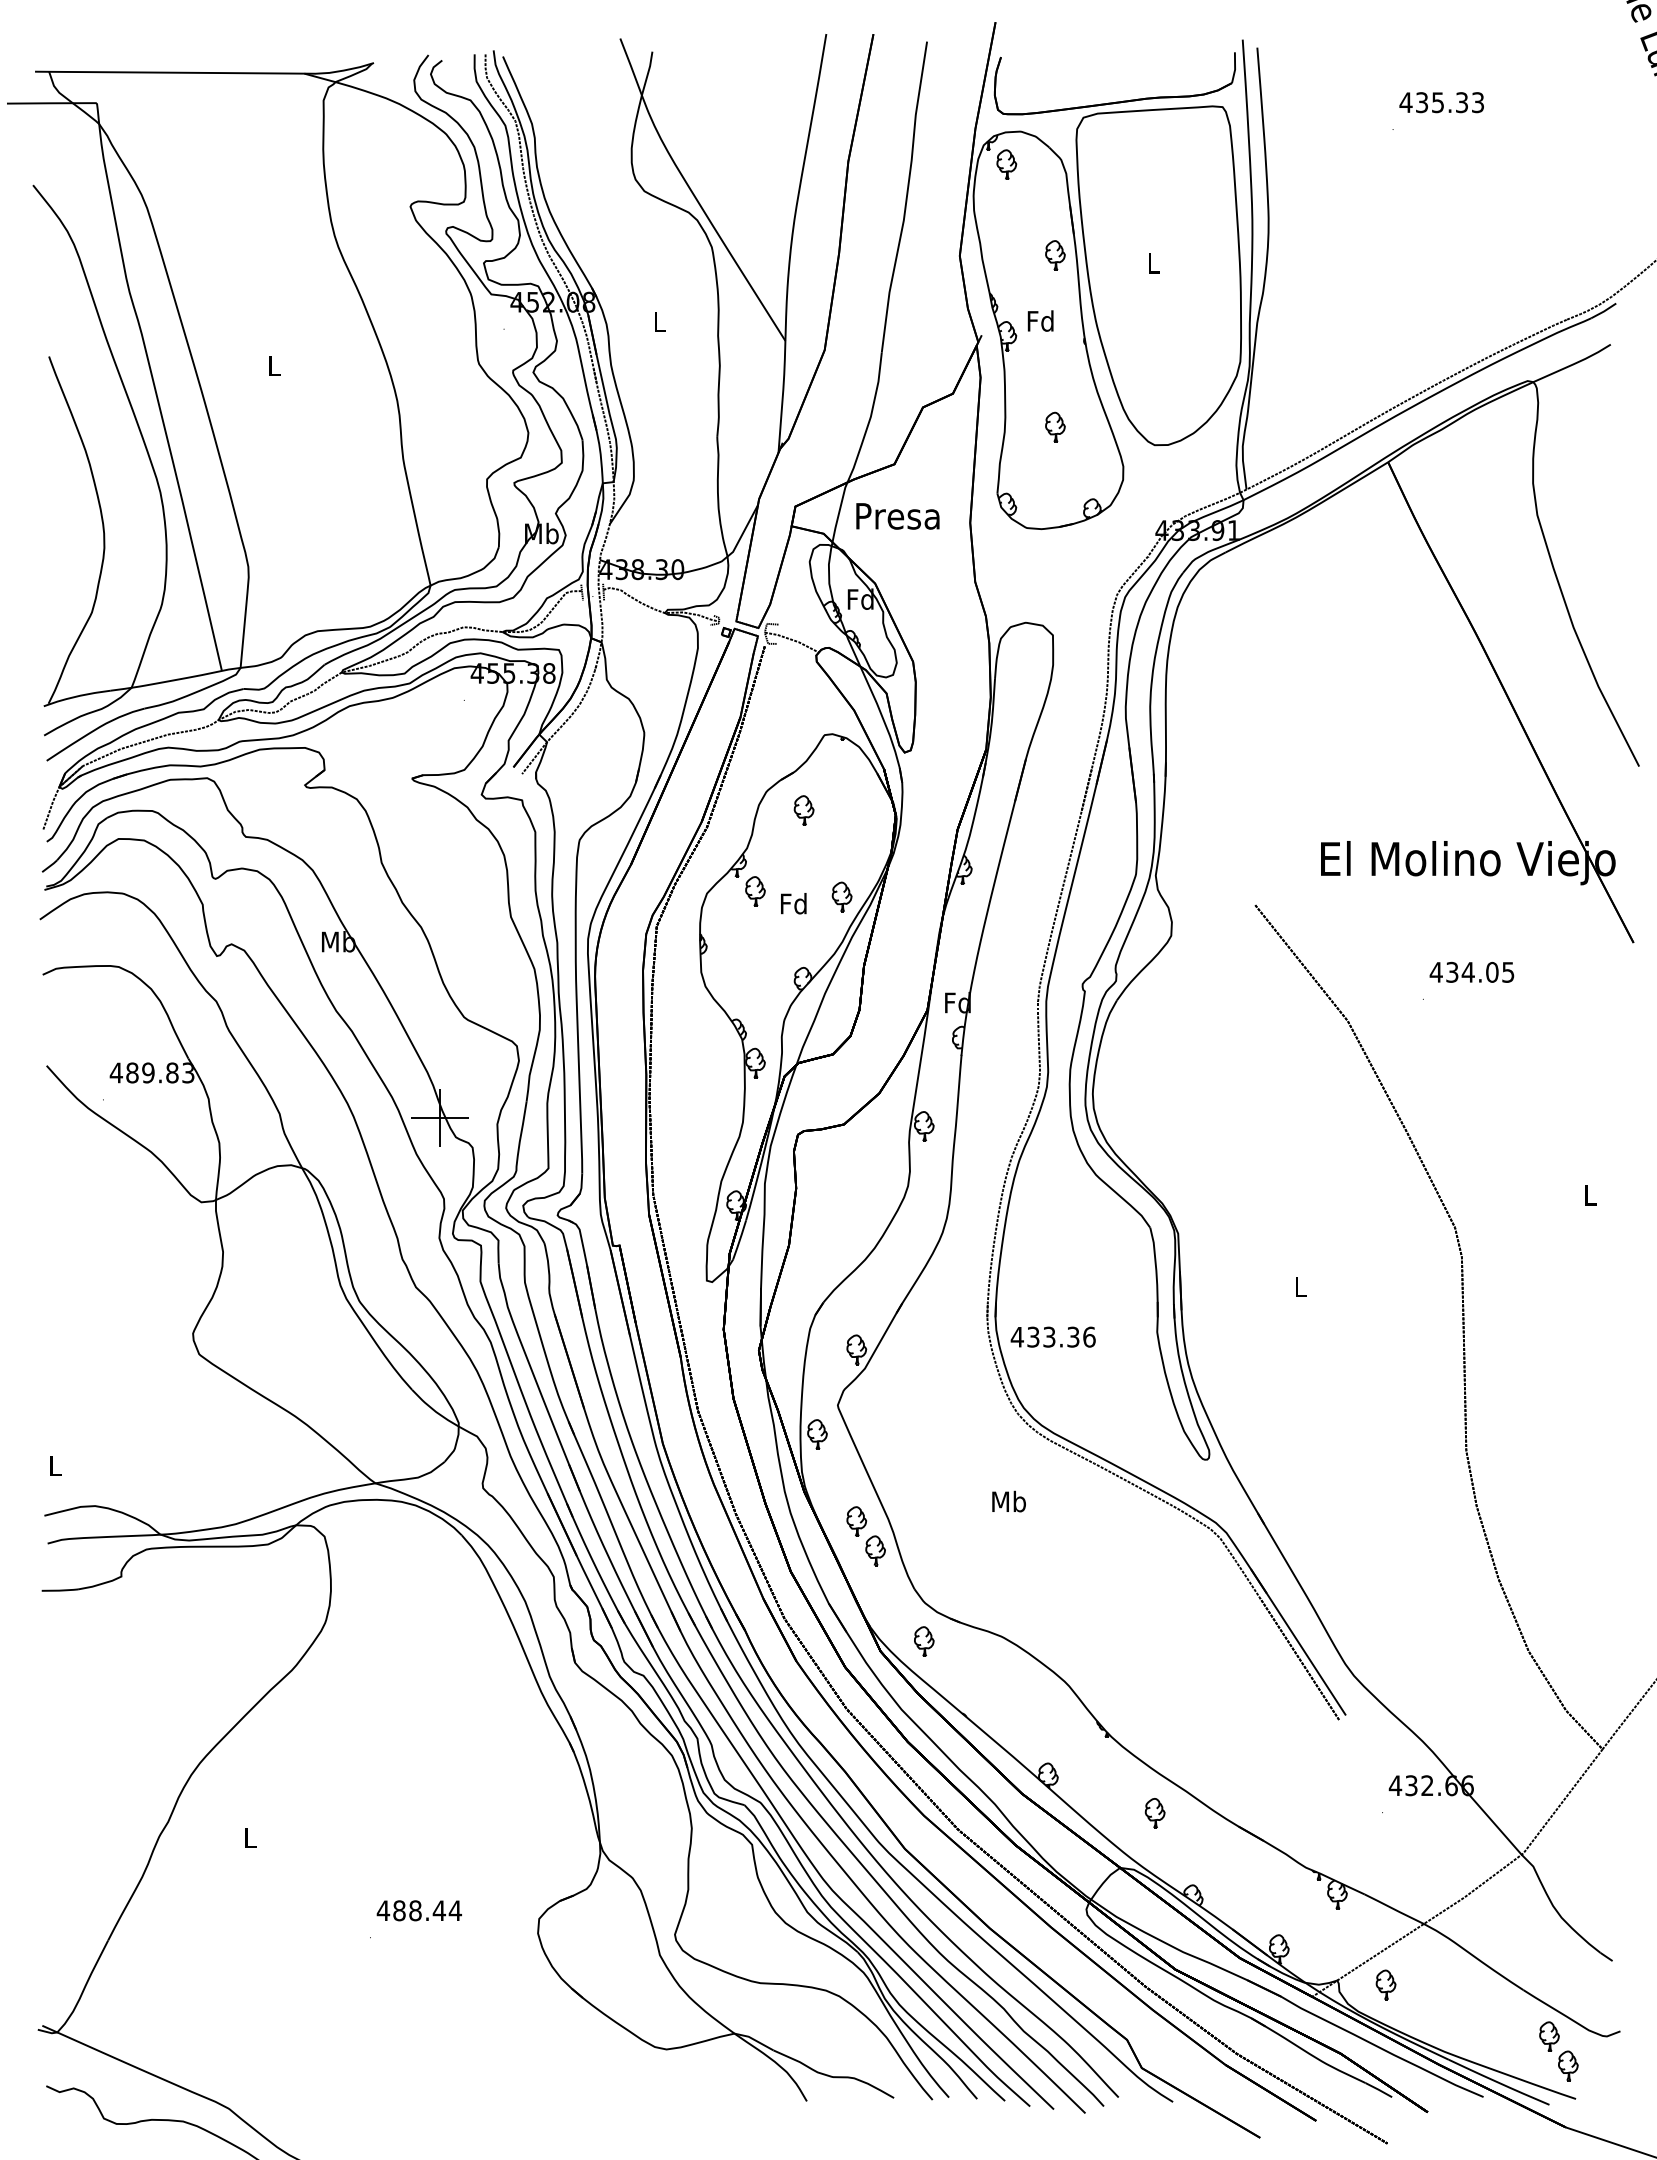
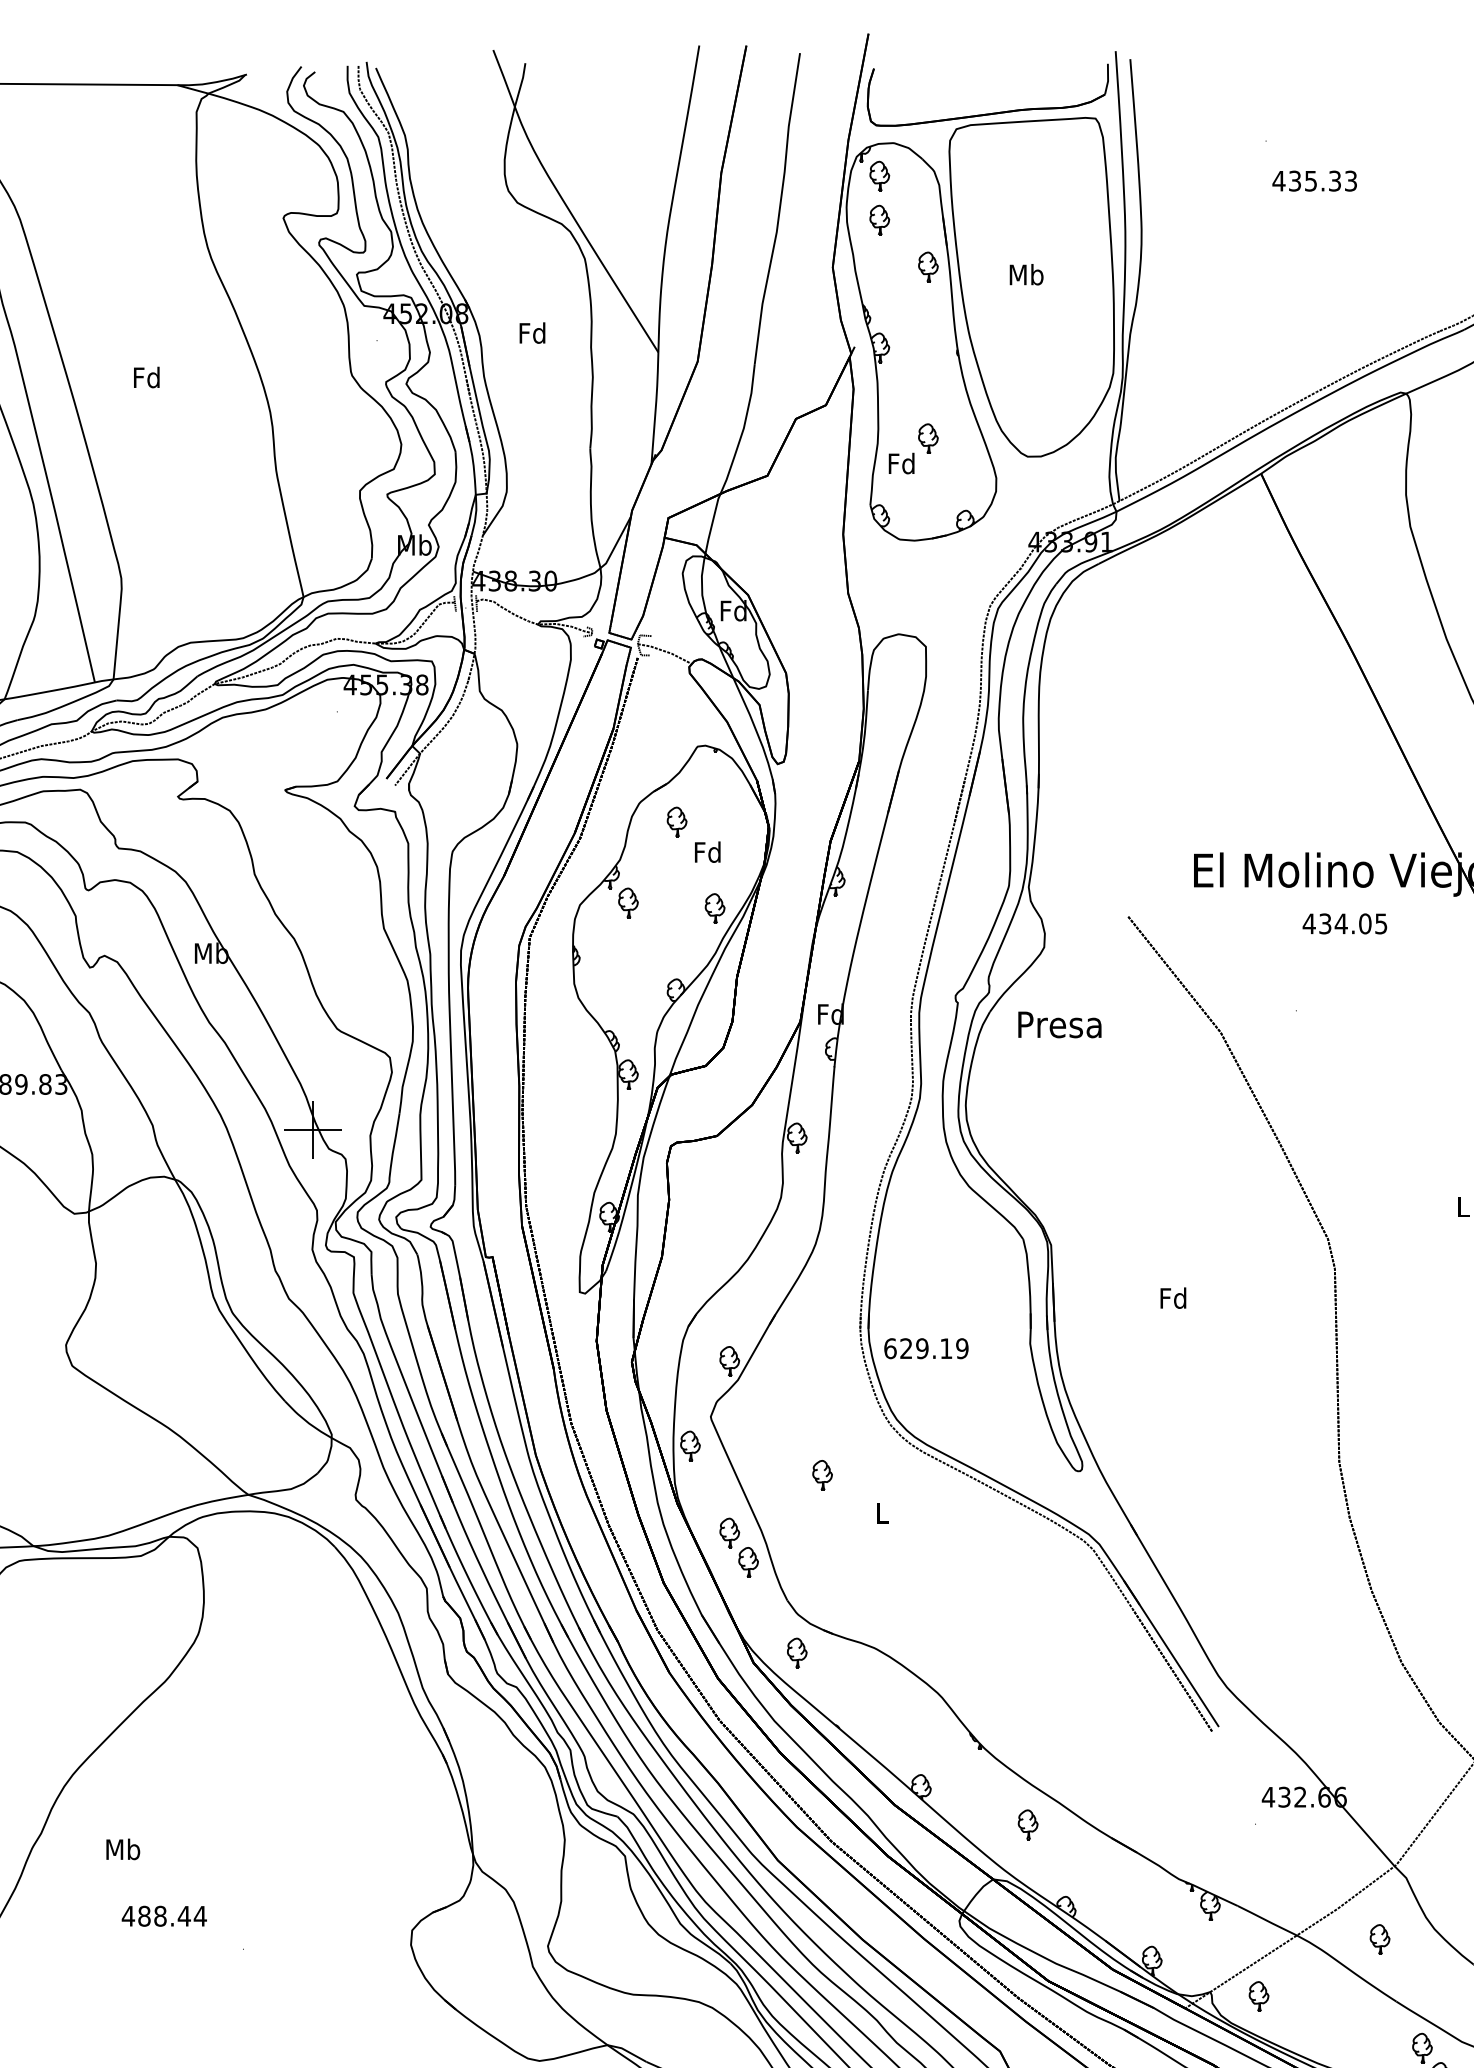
text: (1441, 102) -> (1314, 181), moved
part: (1006, 208) -> (879, 220), added
text: (1153, 262) -> (1026, 274), L -> Mb
text: (1040, 320) -> (901, 463), moved
text: (659, 321) -> (532, 333), L -> Fd
text: (273, 365) -> (146, 377), L -> Fd
text: (897, 516) -> (1059, 1025), moved
text: (793, 903) -> (707, 852), moved
text: (1471, 971) -> (1344, 923), moved
text: (1300, 1286) -> (1173, 1298), L -> Fd
text: (1052, 1336) -> (925, 1348), 433.36 -> 629.19
part: (949, 1463) -> (822, 1475), added
text: (1008, 1501) -> (881, 1513), Mb -> L
text: (250, 1837) -> (123, 1849), L -> Mb
text: (418, 1910) -> (163, 1916), moved
part: (1506, 1927) -> (1379, 1939), added

